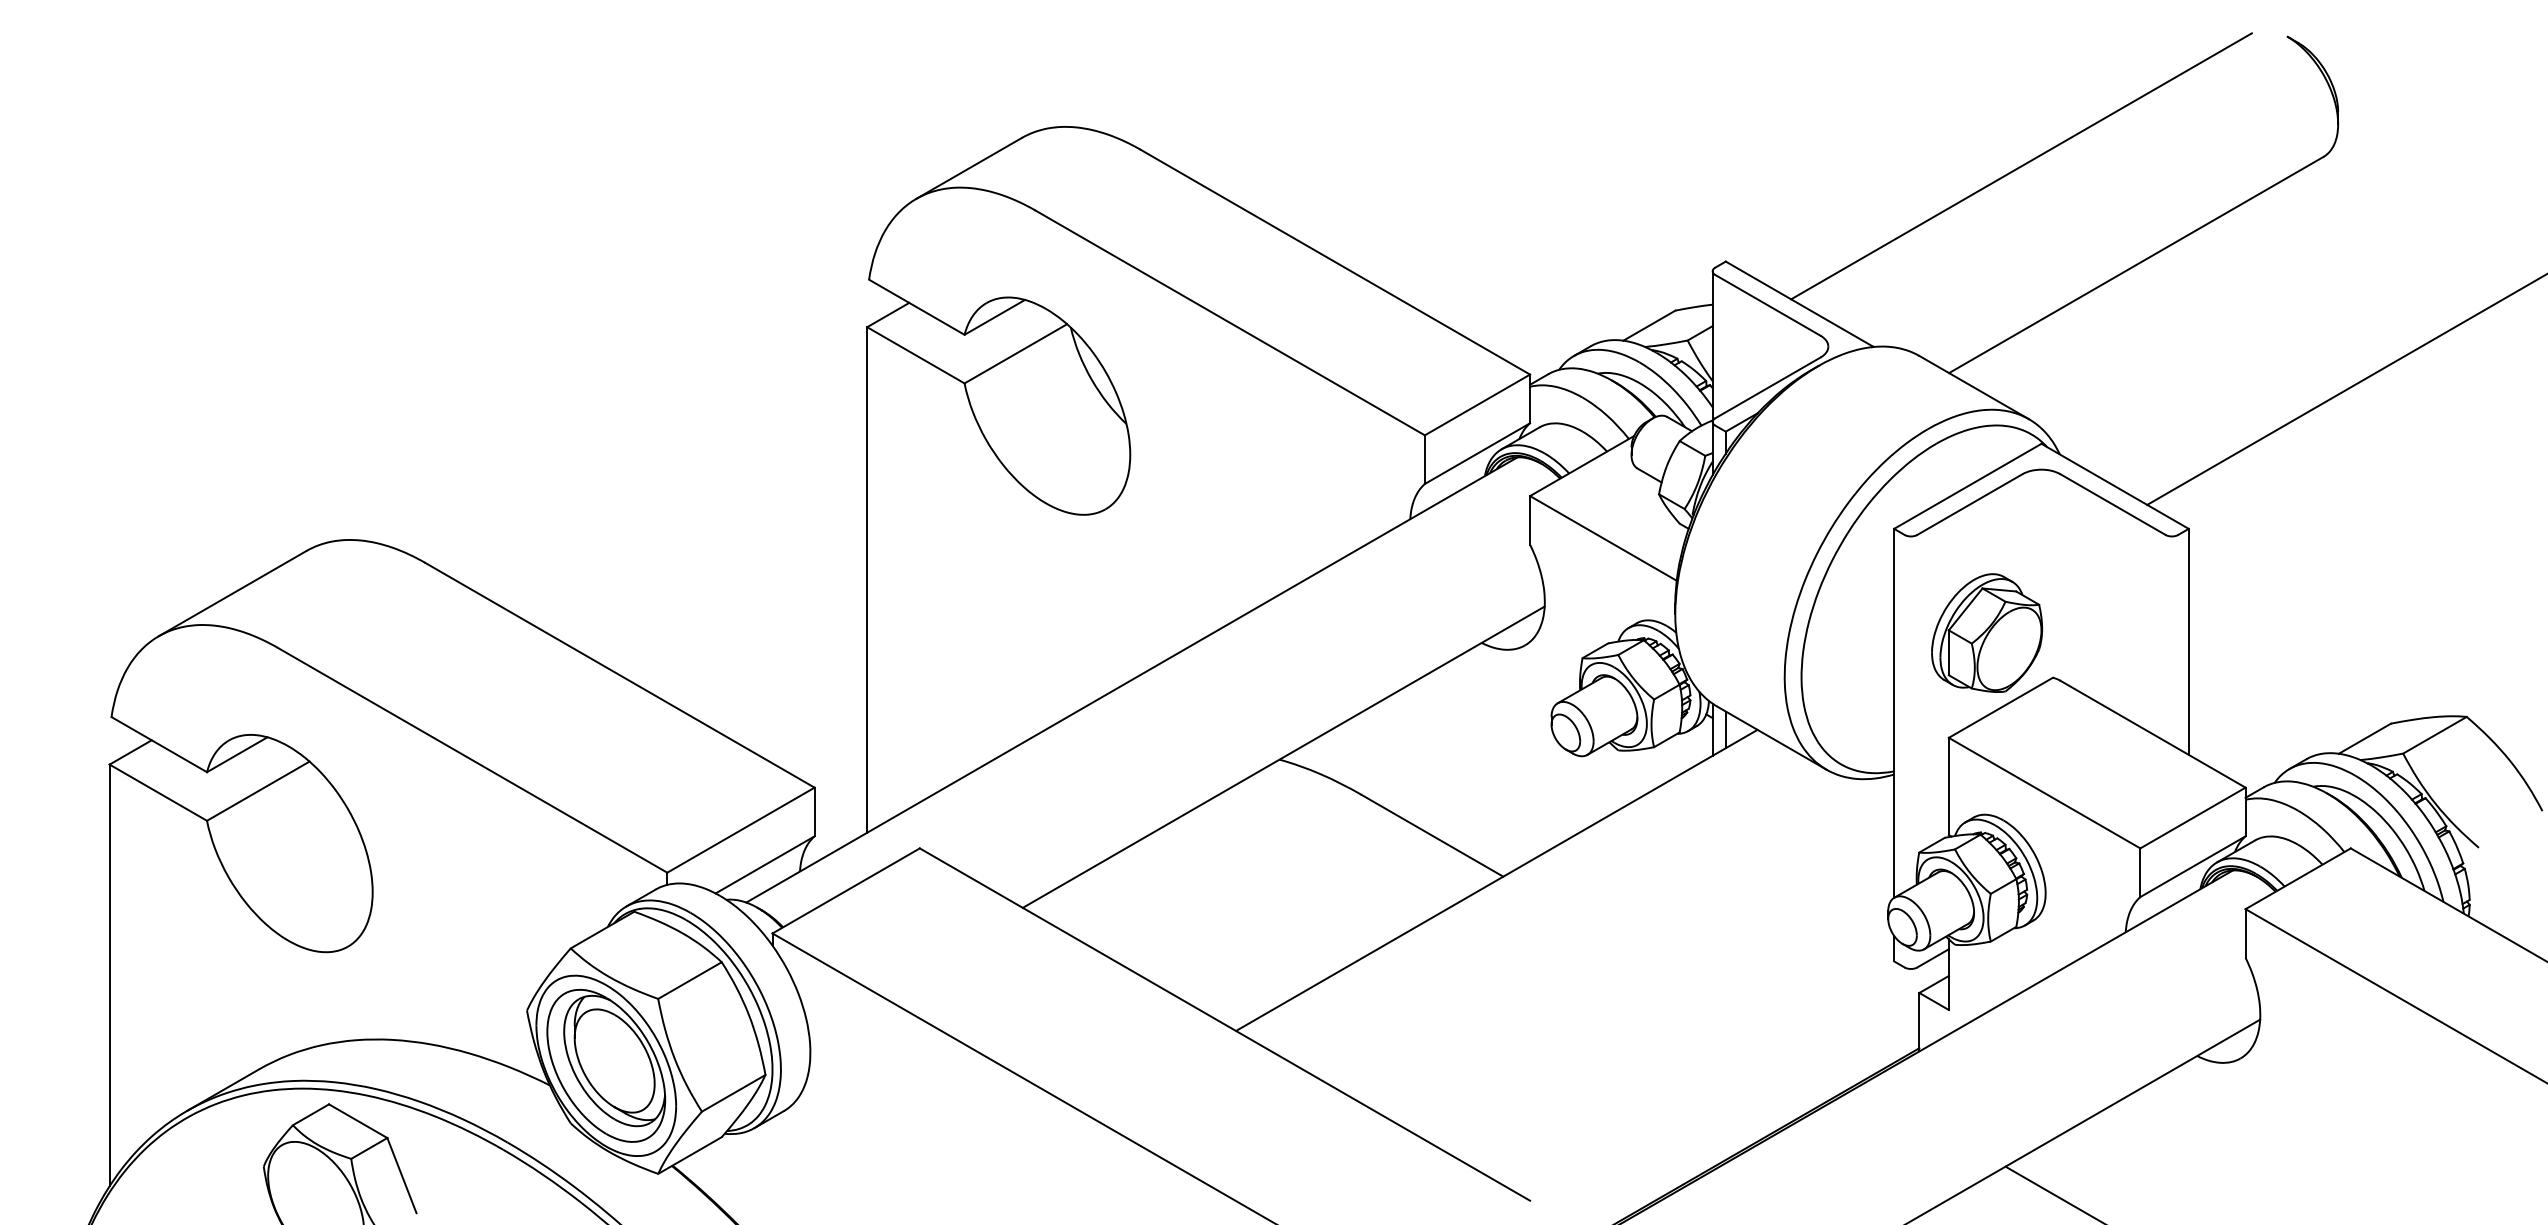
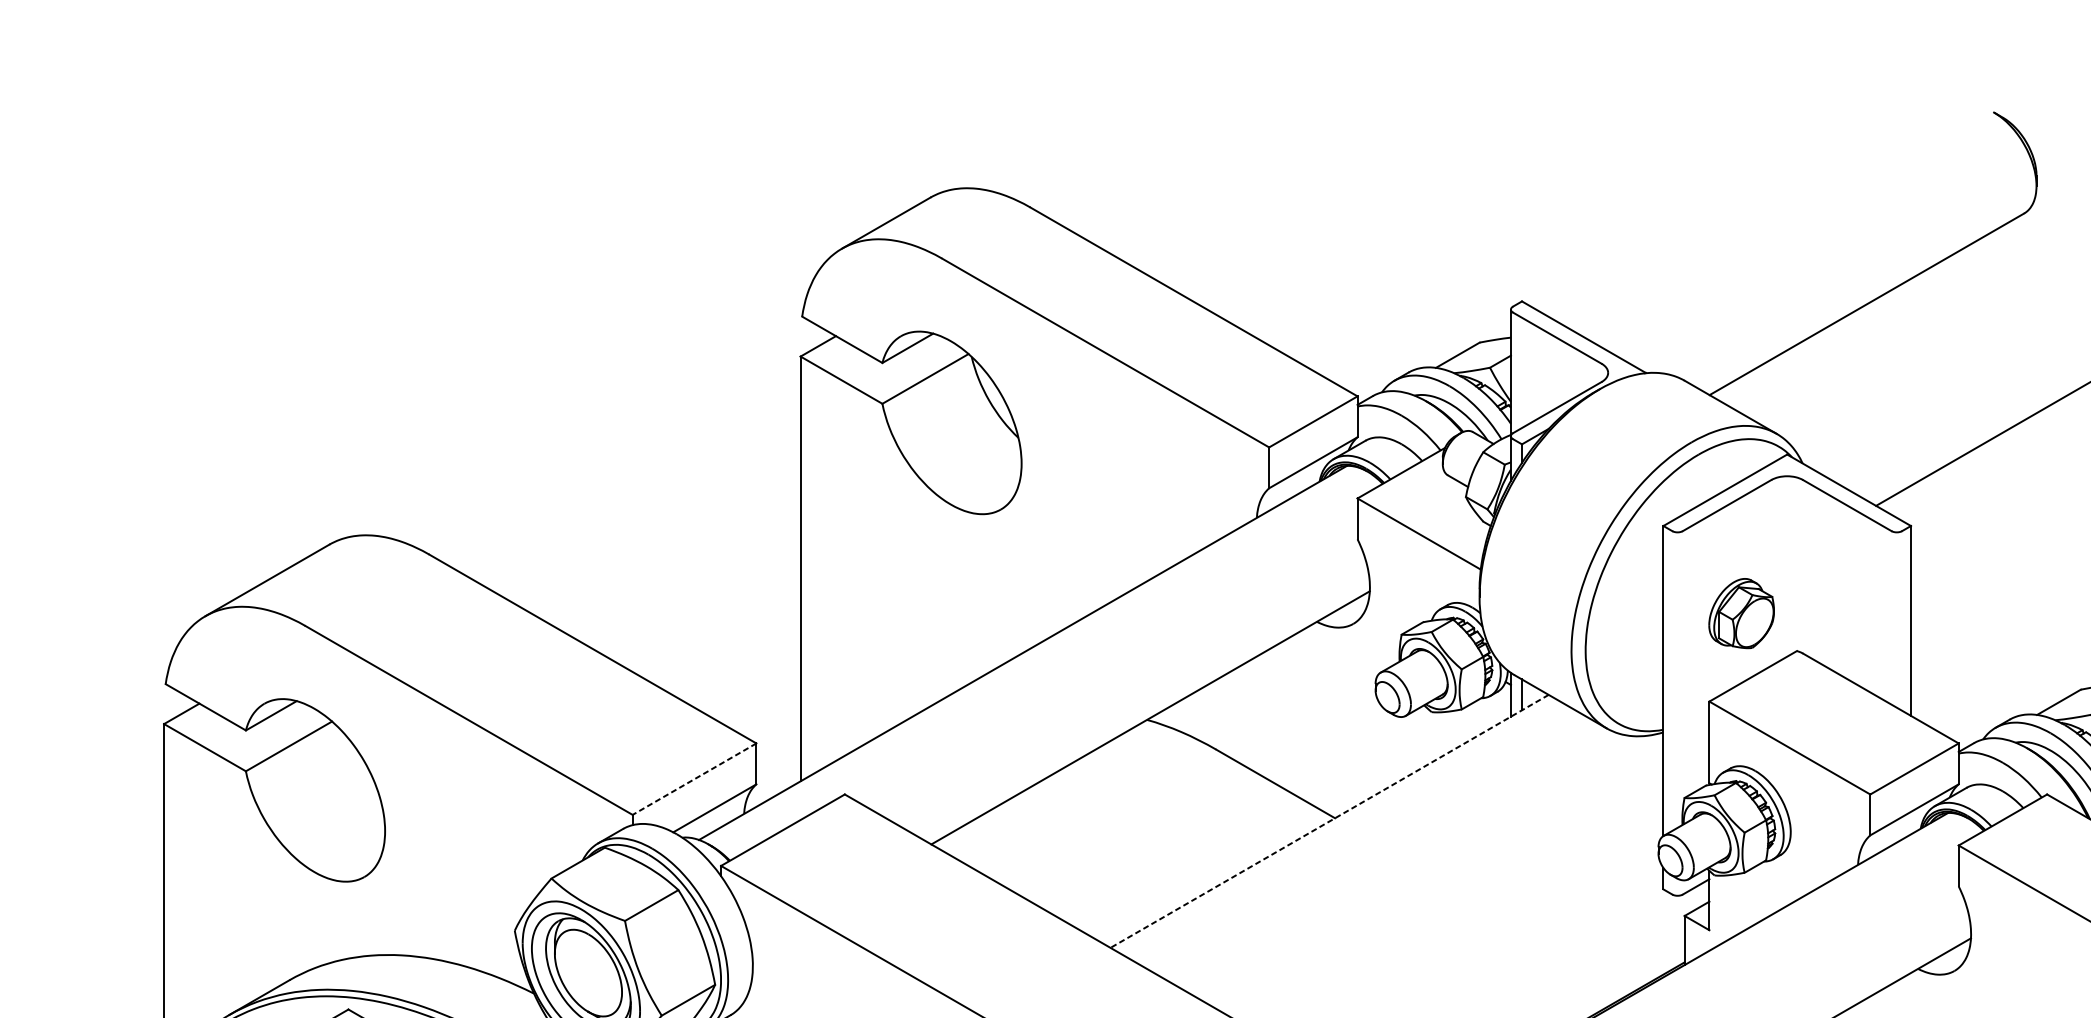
line: (2021, 166) -> (1770, 221), removed
part: (1987, 632) -> (1741, 613), size x0.7
line: (740, 830) -> (694, 779), solid -> dashed
line: (1496, 880) -> (1329, 821), solid -> dashed

